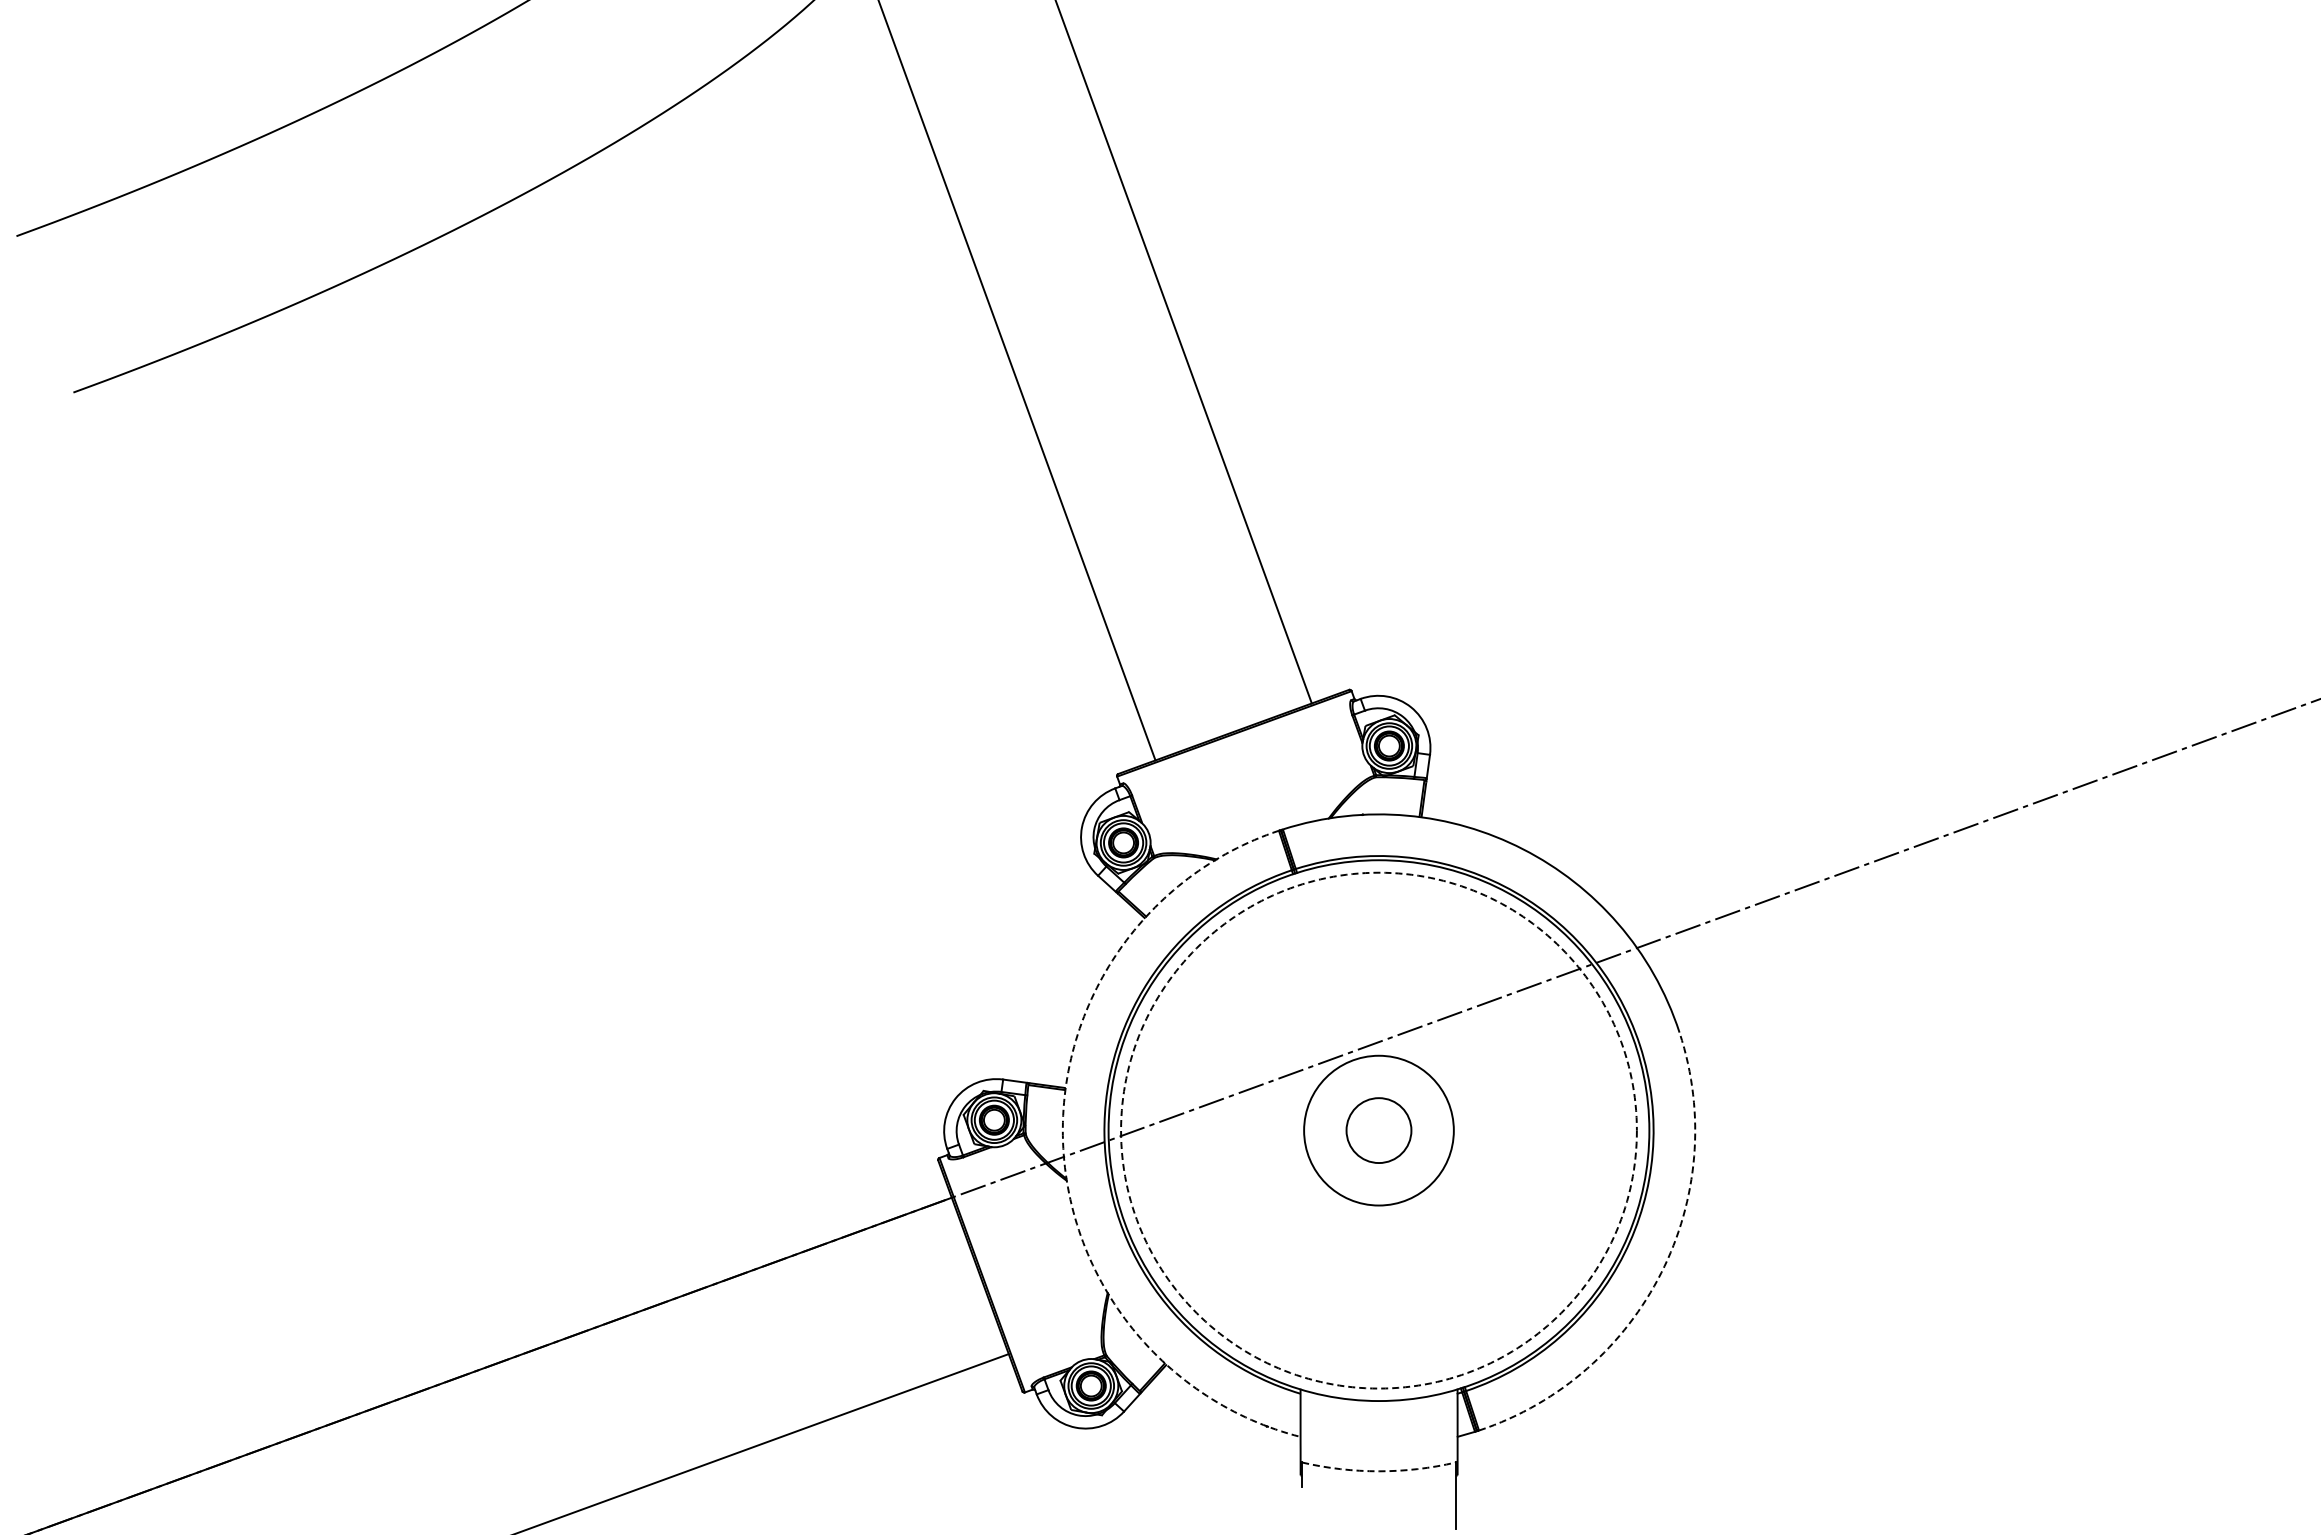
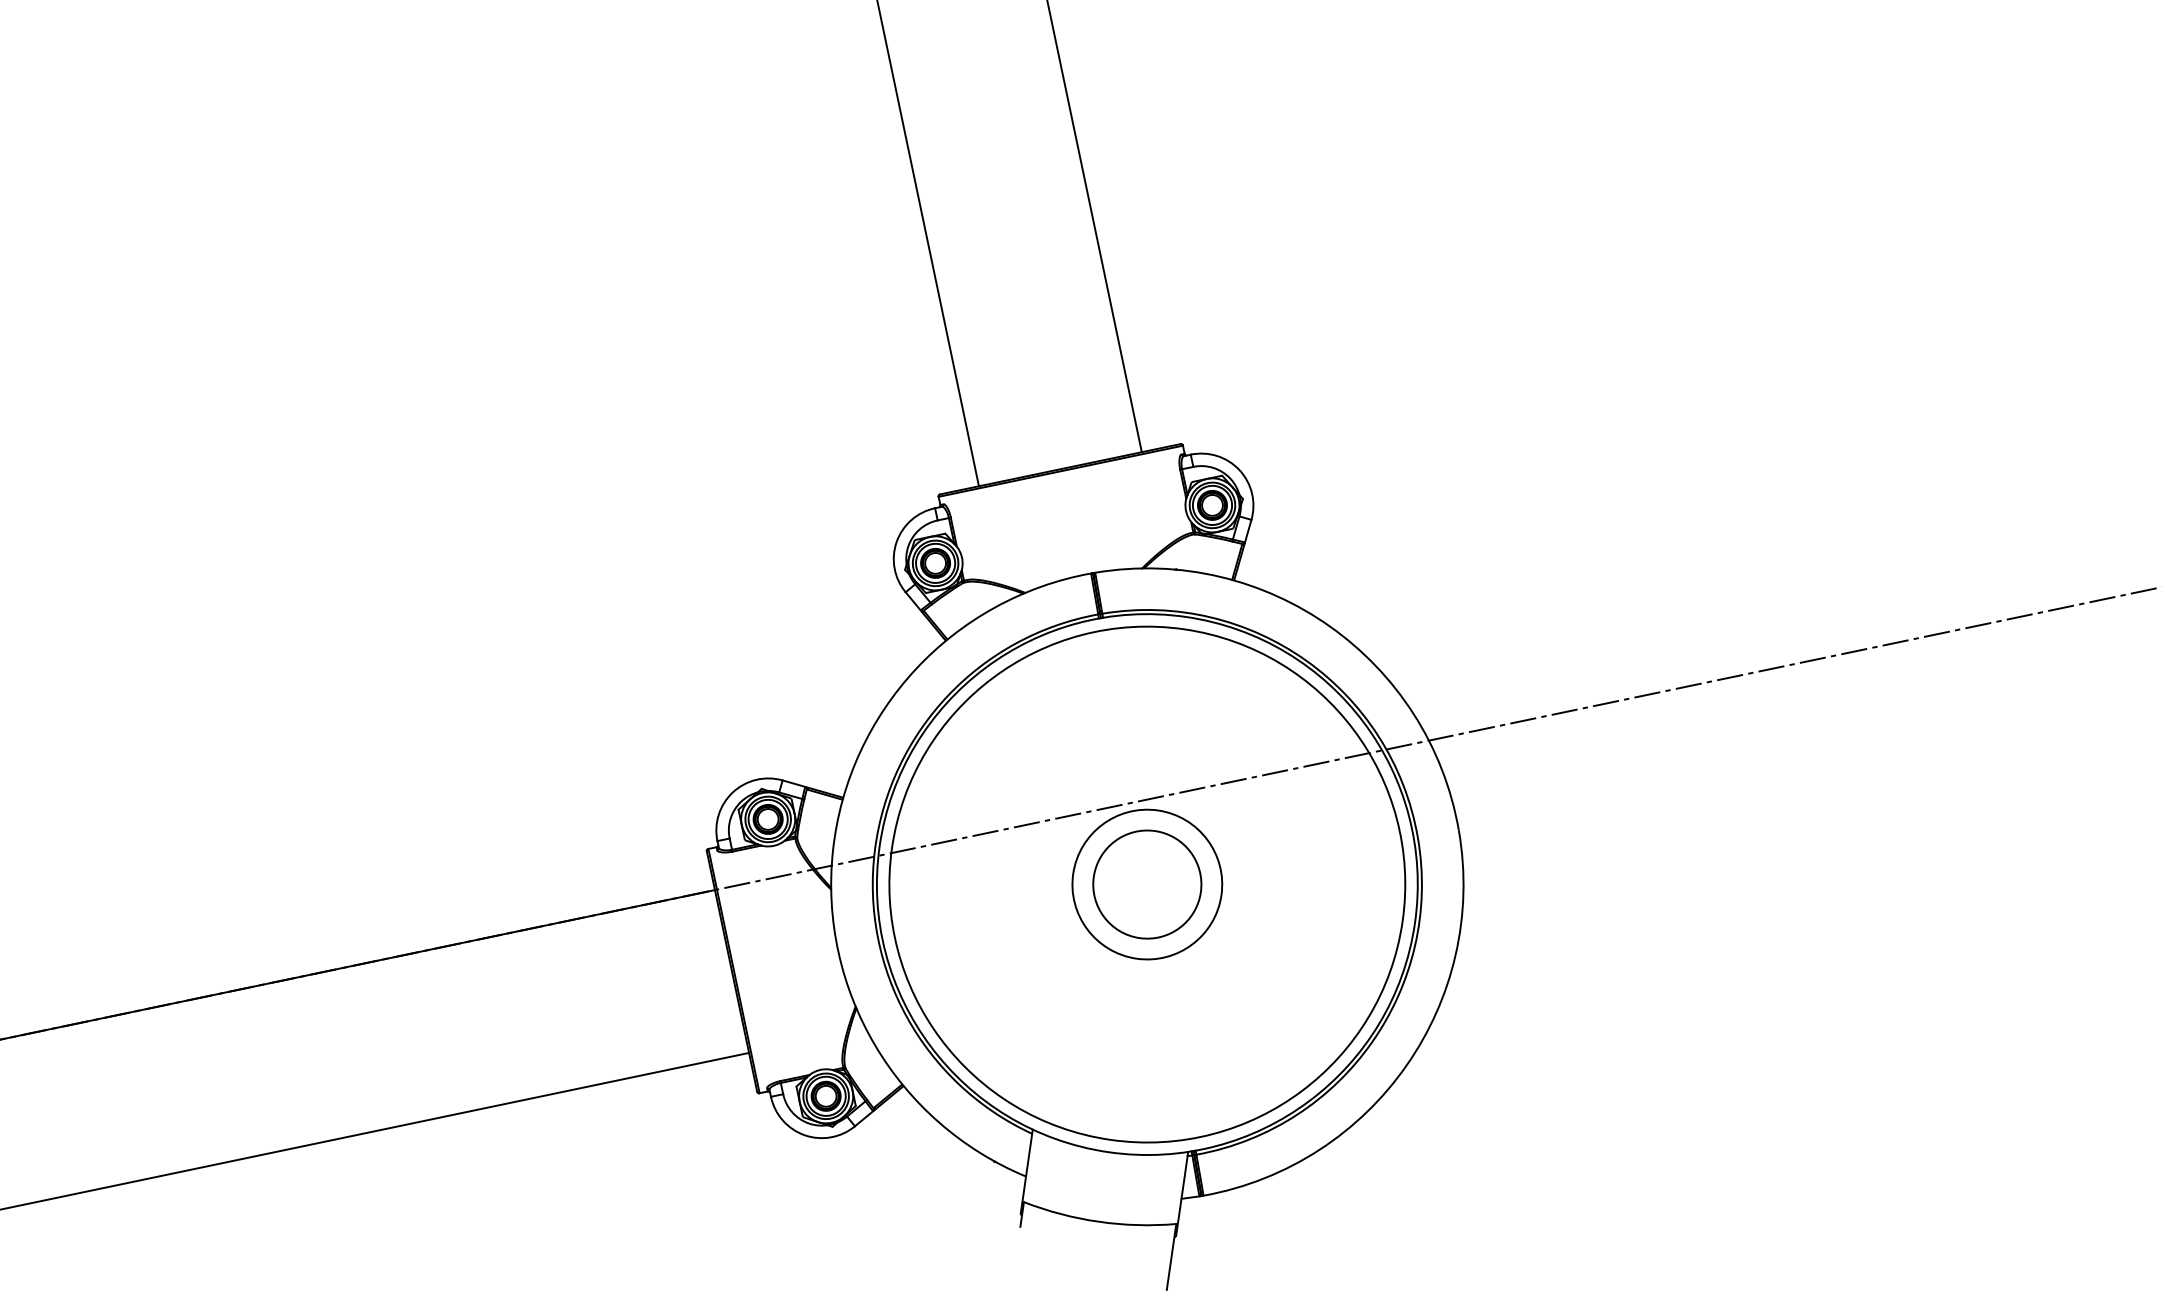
circle: (1378, 1130) -> (1146, 884), dashed -> solid
circle: (1378, 1130) -> (1146, 884), size x1.67
arc: (1063, 1141) -> (833, 850), dashed -> solid
arc: (1661, 1272) -> (1406, 1065), dashed -> solid
arc: (1379, 1471) -> (1099, 1222), dashed -> solid

